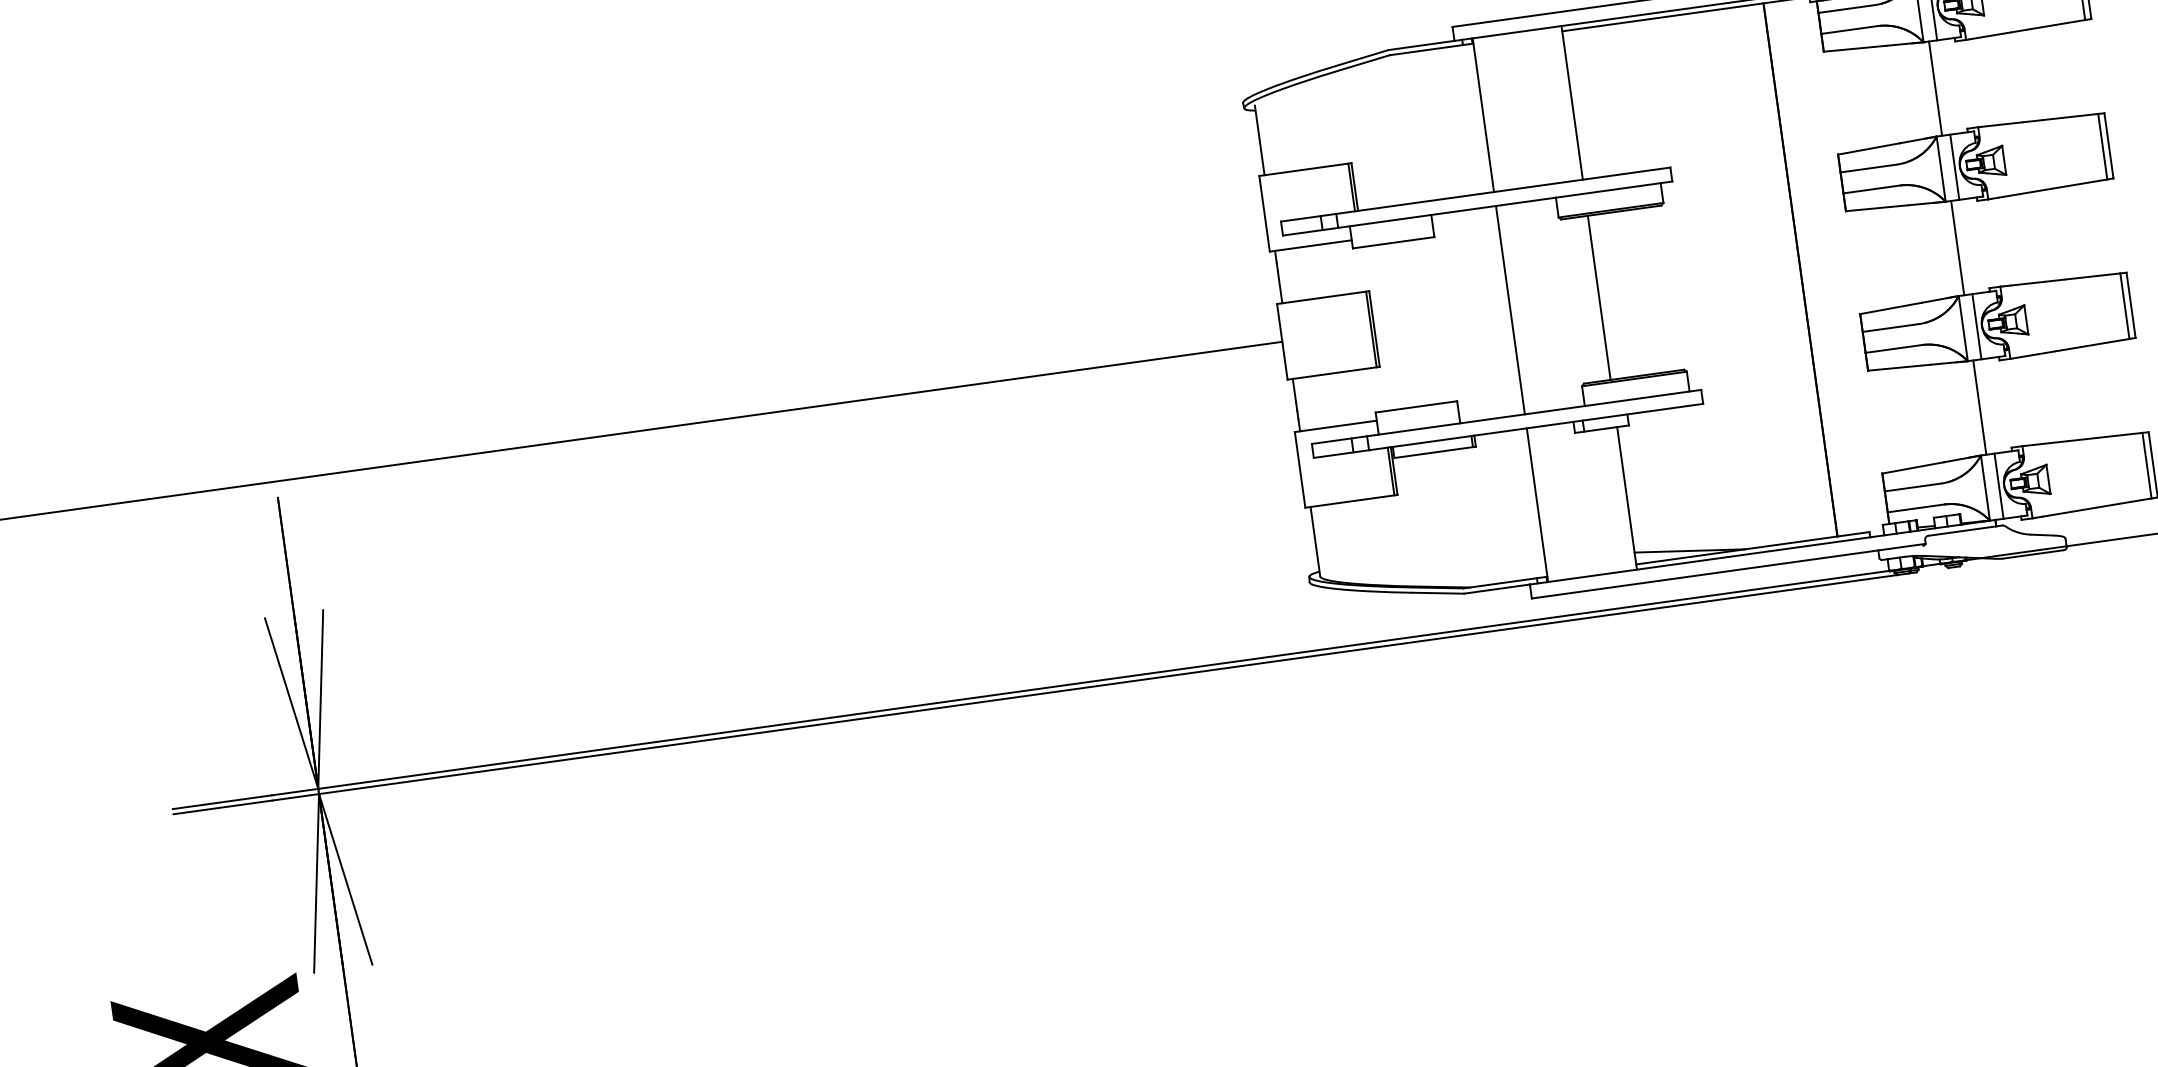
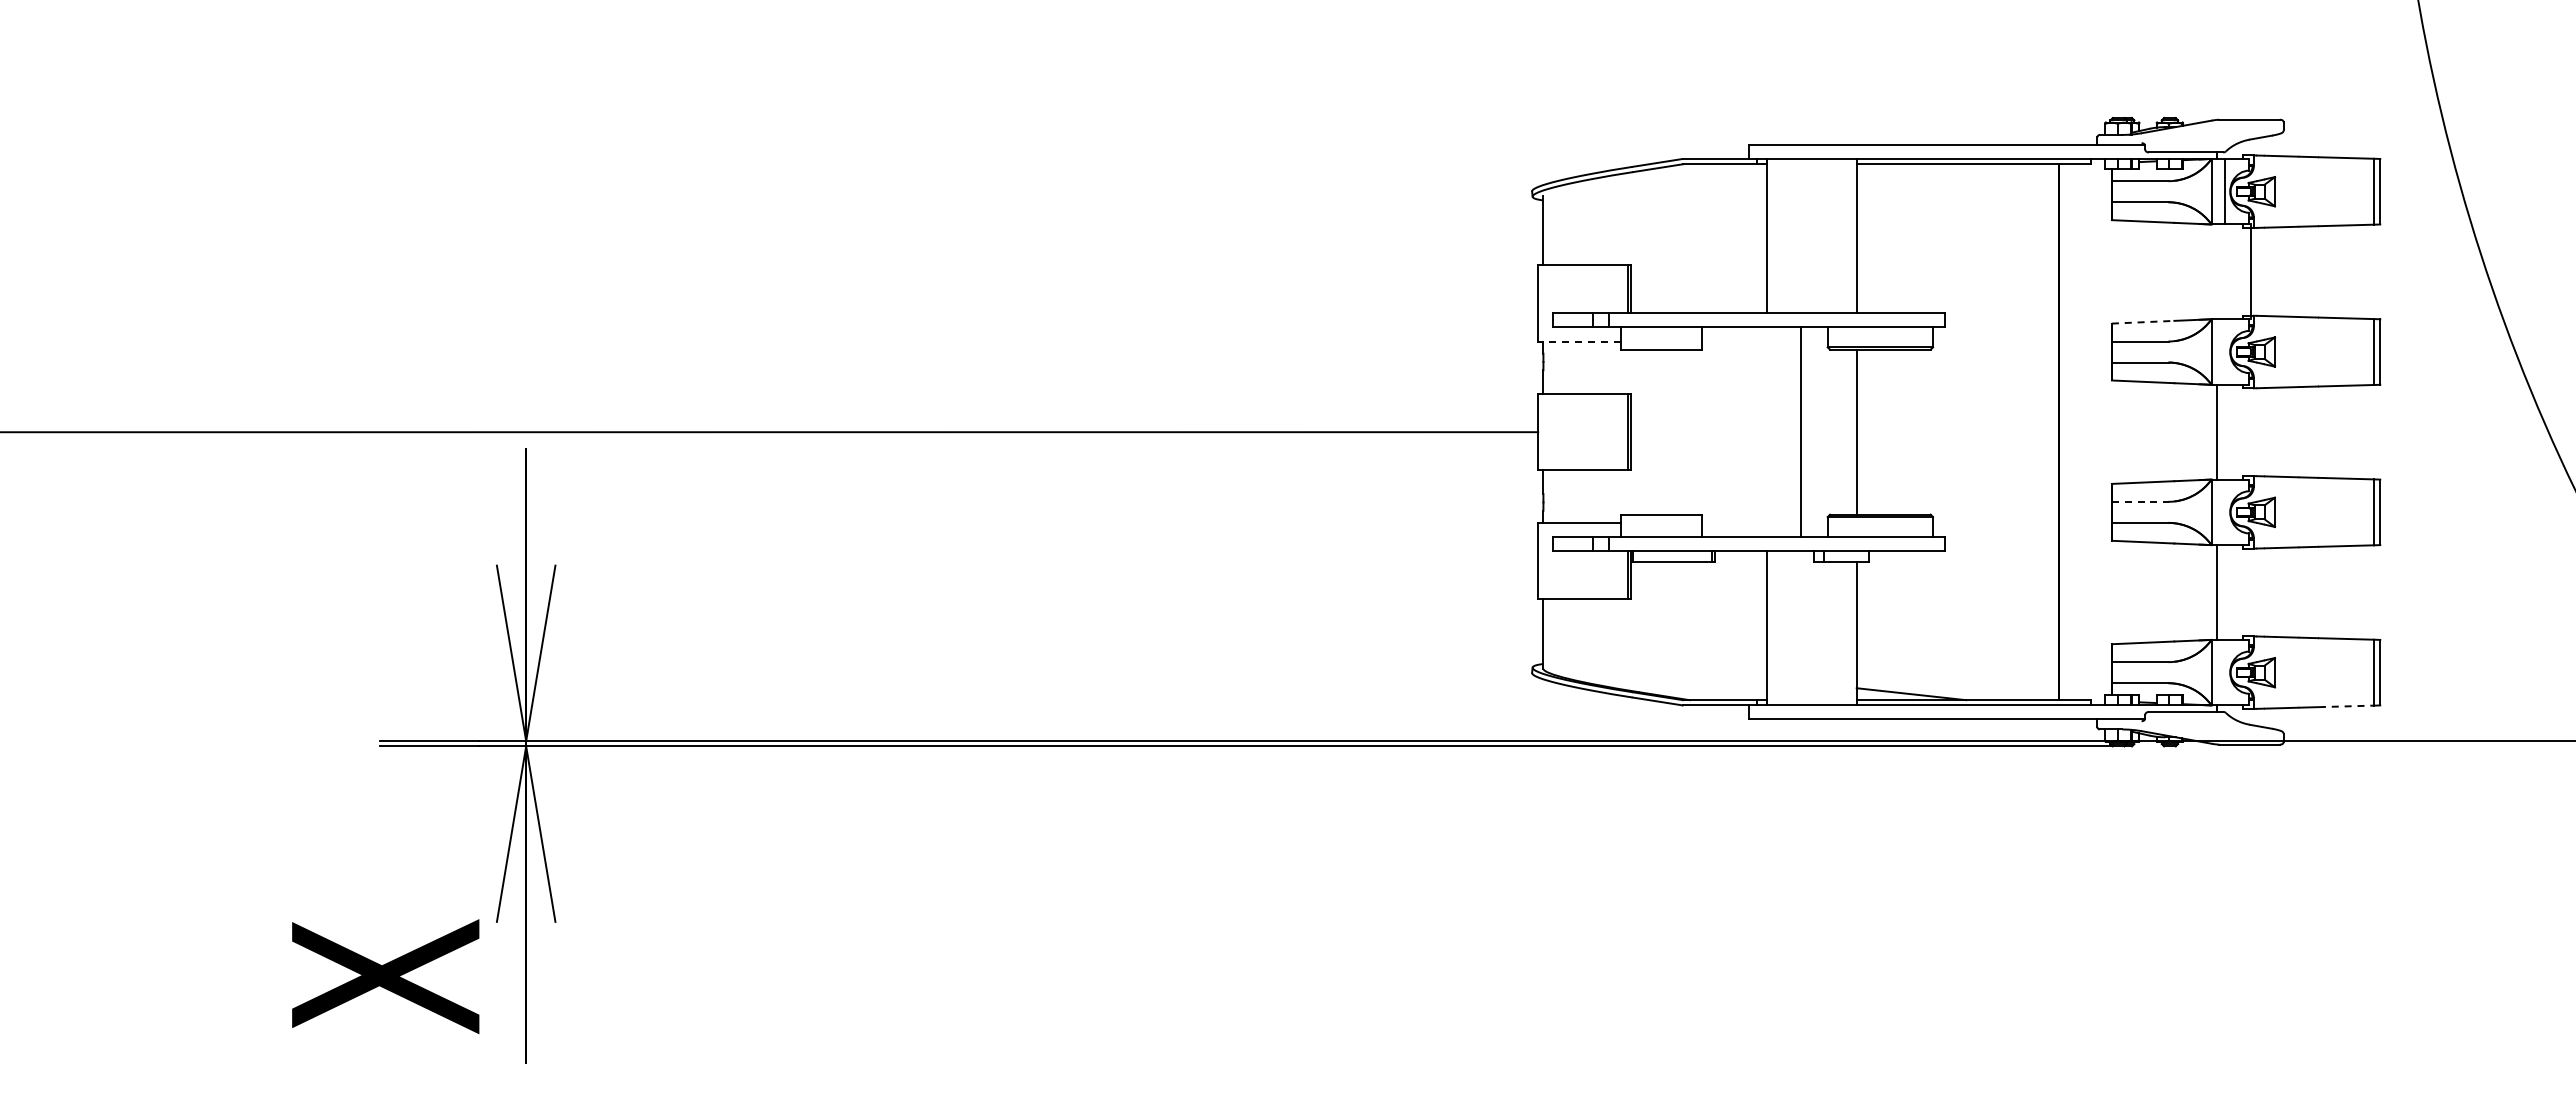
line: (1935, 88) -> (2251, 271), moved
line: (1869, 149) -> (2143, 322), solid -> dashed
line: (1954, 166) -> (2225, 351), removed
line: (1309, 246) -> (1578, 341), solid -> dashed
line: (1510, 309) -> (1801, 431), moved
line: (1977, 326) -> (2225, 512), removed
line: (1891, 327) -> (2140, 501), solid -> dashed
line: (1999, 486) -> (2225, 672), removed
line: (2124, 503) -> (2346, 706), solid -> dashed

